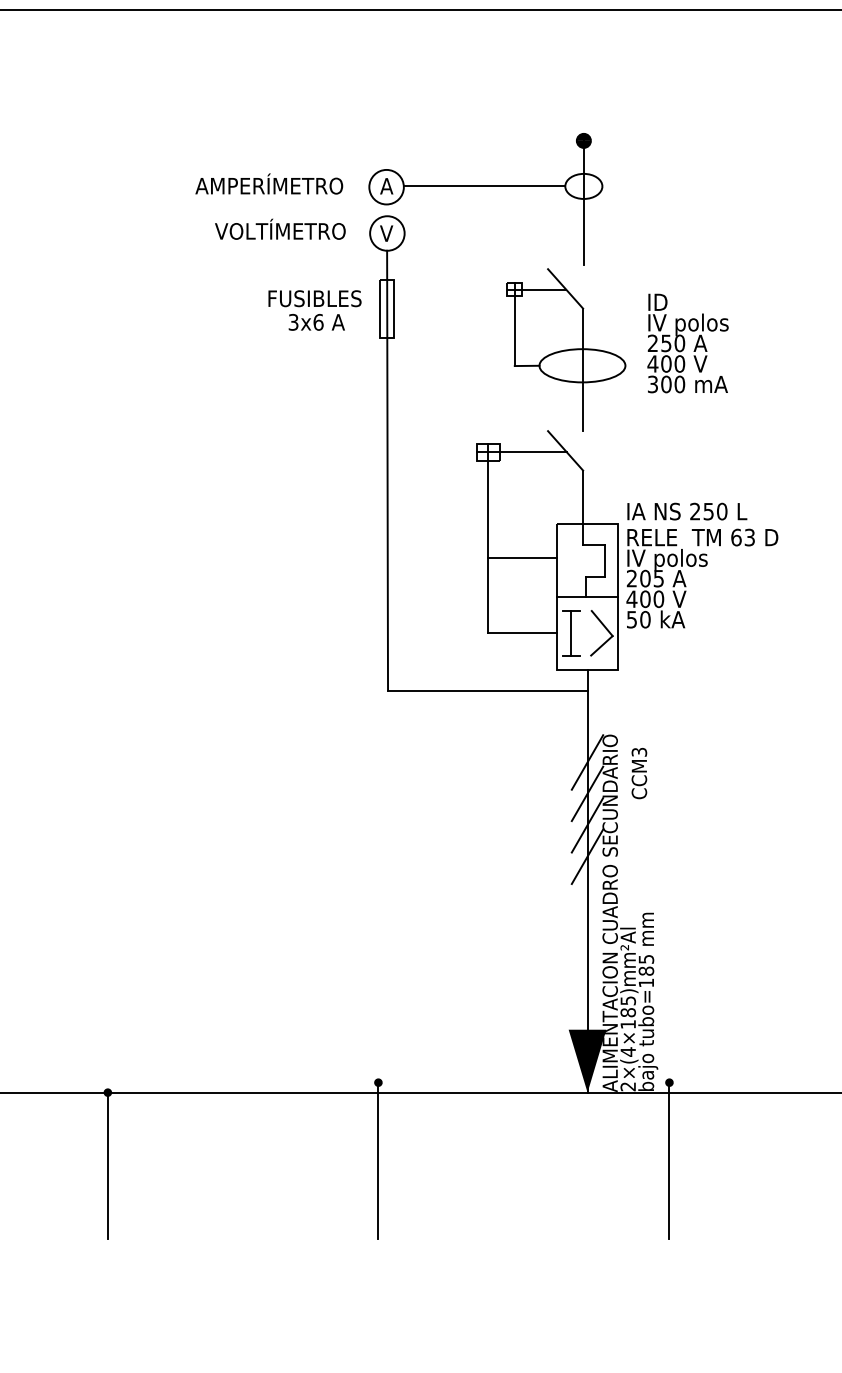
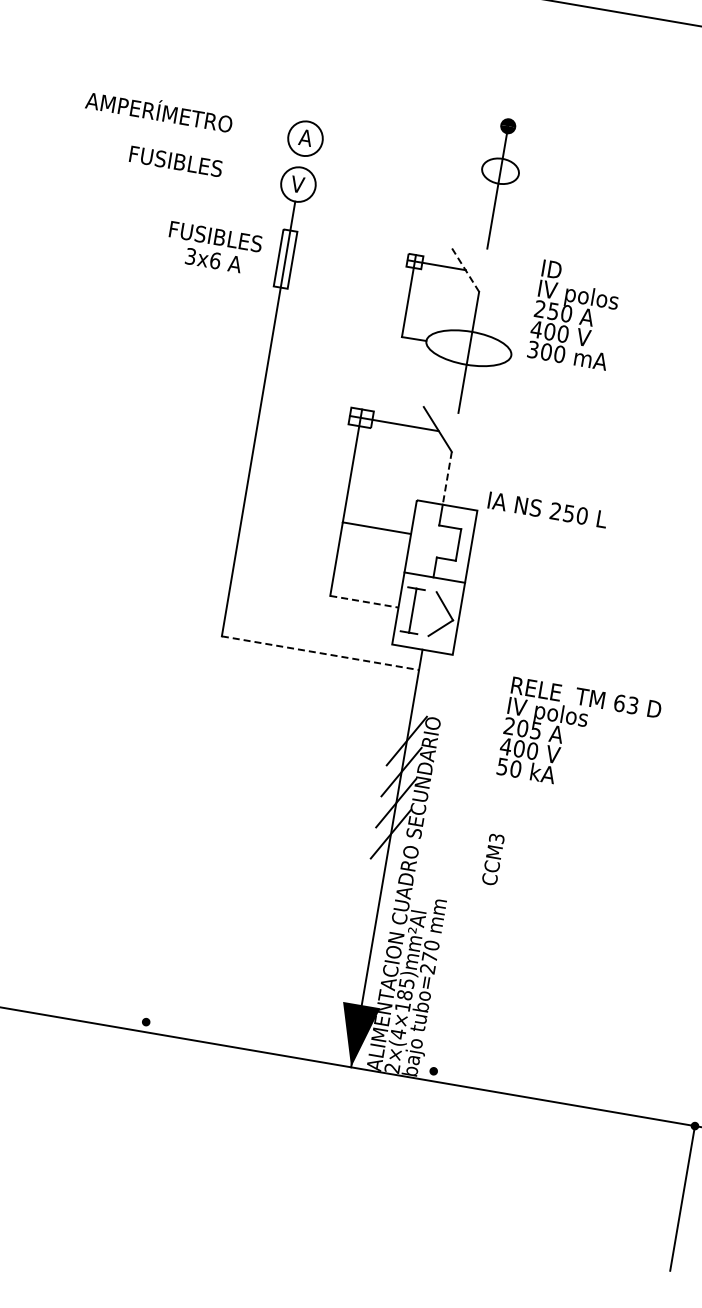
text: (269, 183) -> (159, 110), moved
line: (484, 186) -> (402, 154), removed
text: (280, 228) -> (193, 161), VOLTÍMETRO -> FUSIBLES
line: (565, 288) -> (465, 269), solid -> dashed
text: (687, 343) -> (574, 315), moved
line: (583, 497) -> (447, 478), solid -> dashed
text: (702, 578) -> (579, 738), moved
line: (522, 632) -> (364, 601), solid -> dashed
line: (487, 690) -> (320, 653), solid -> dashed
text: (639, 773) -> (493, 859), moved
text: (646, 970) -> (430, 956), tubo=185 -> tubo=270
line: (378, 1160) -> (133, 1099), removed
line: (669, 1160) -> (420, 1148), removed

